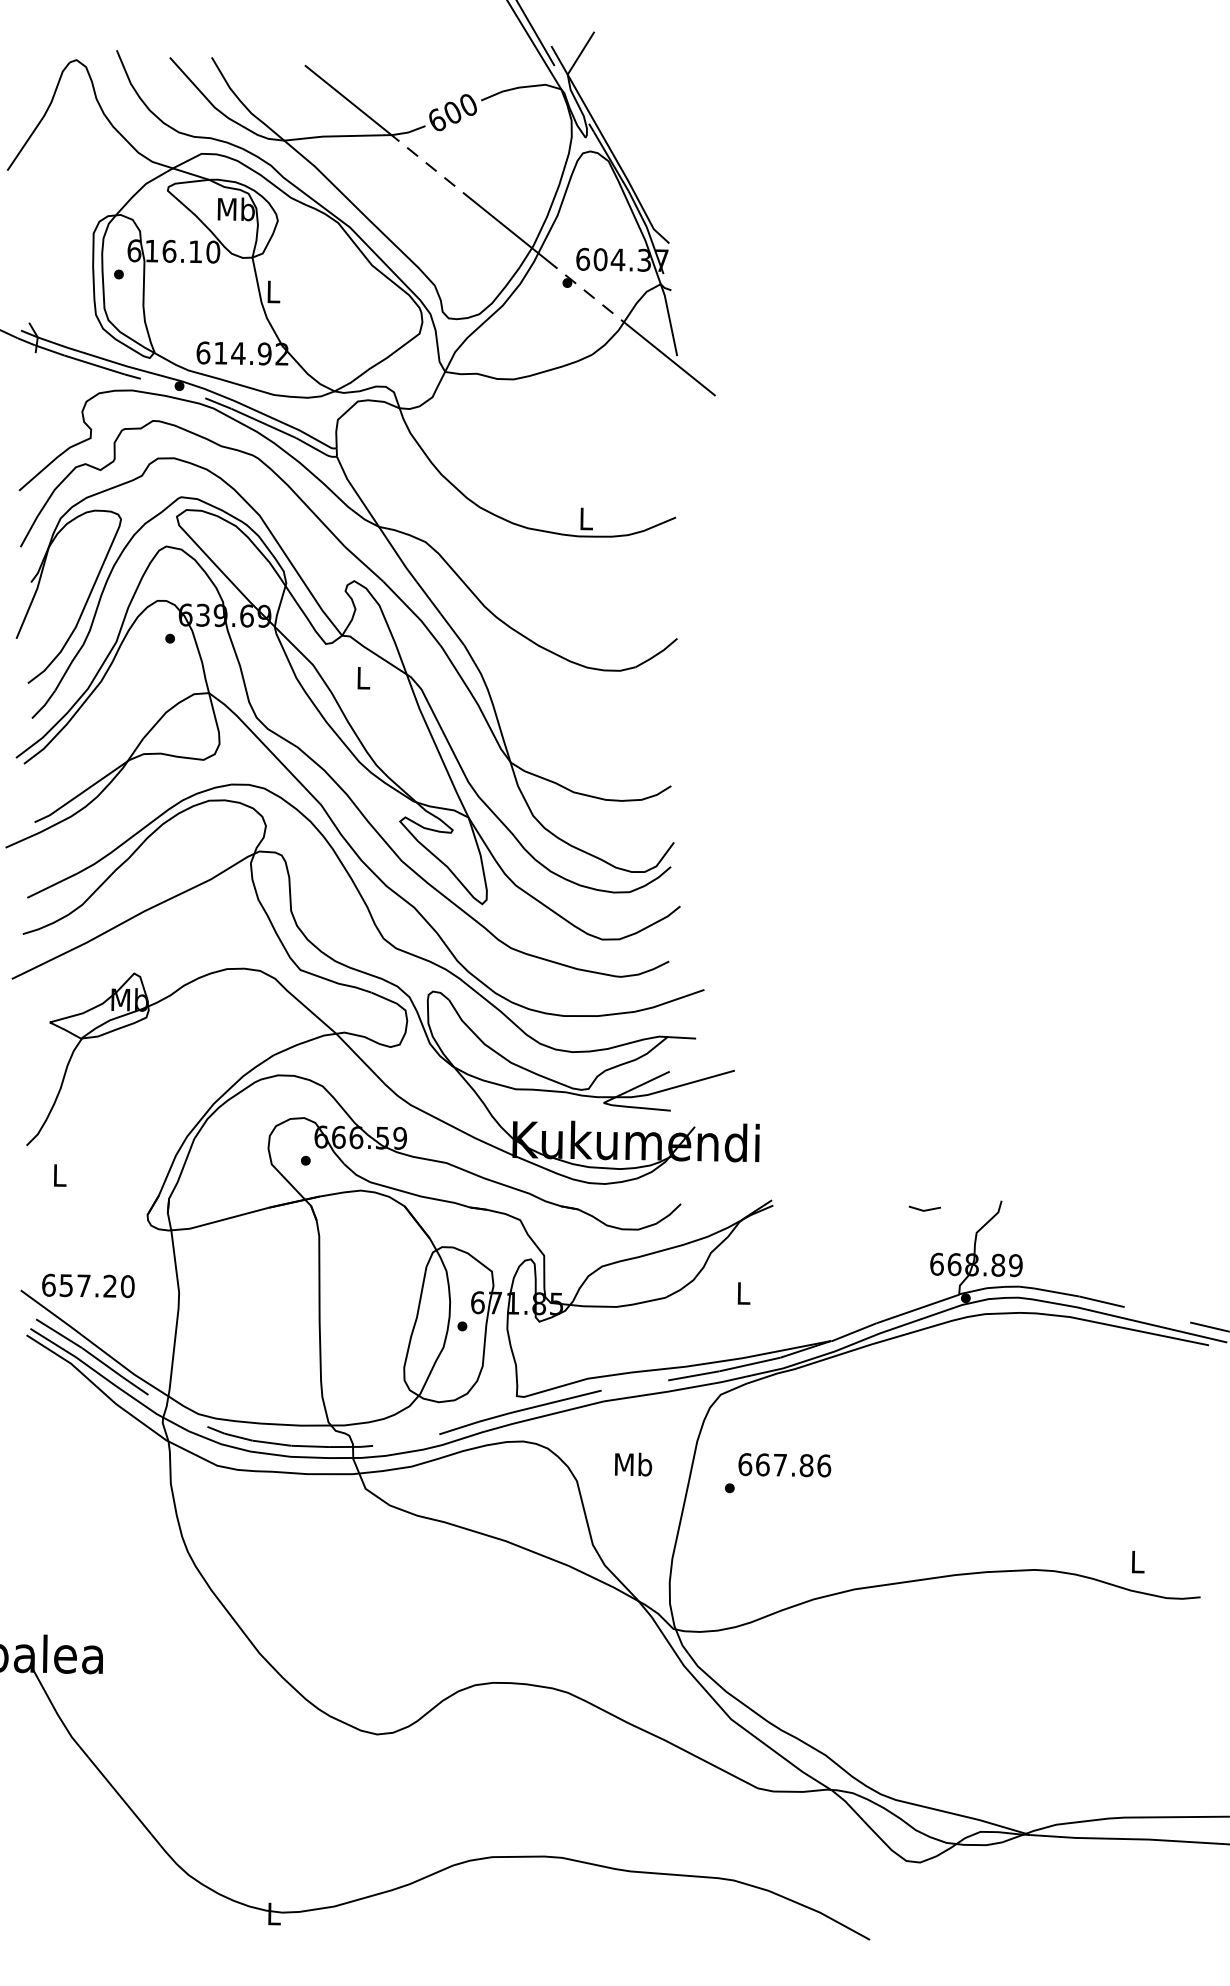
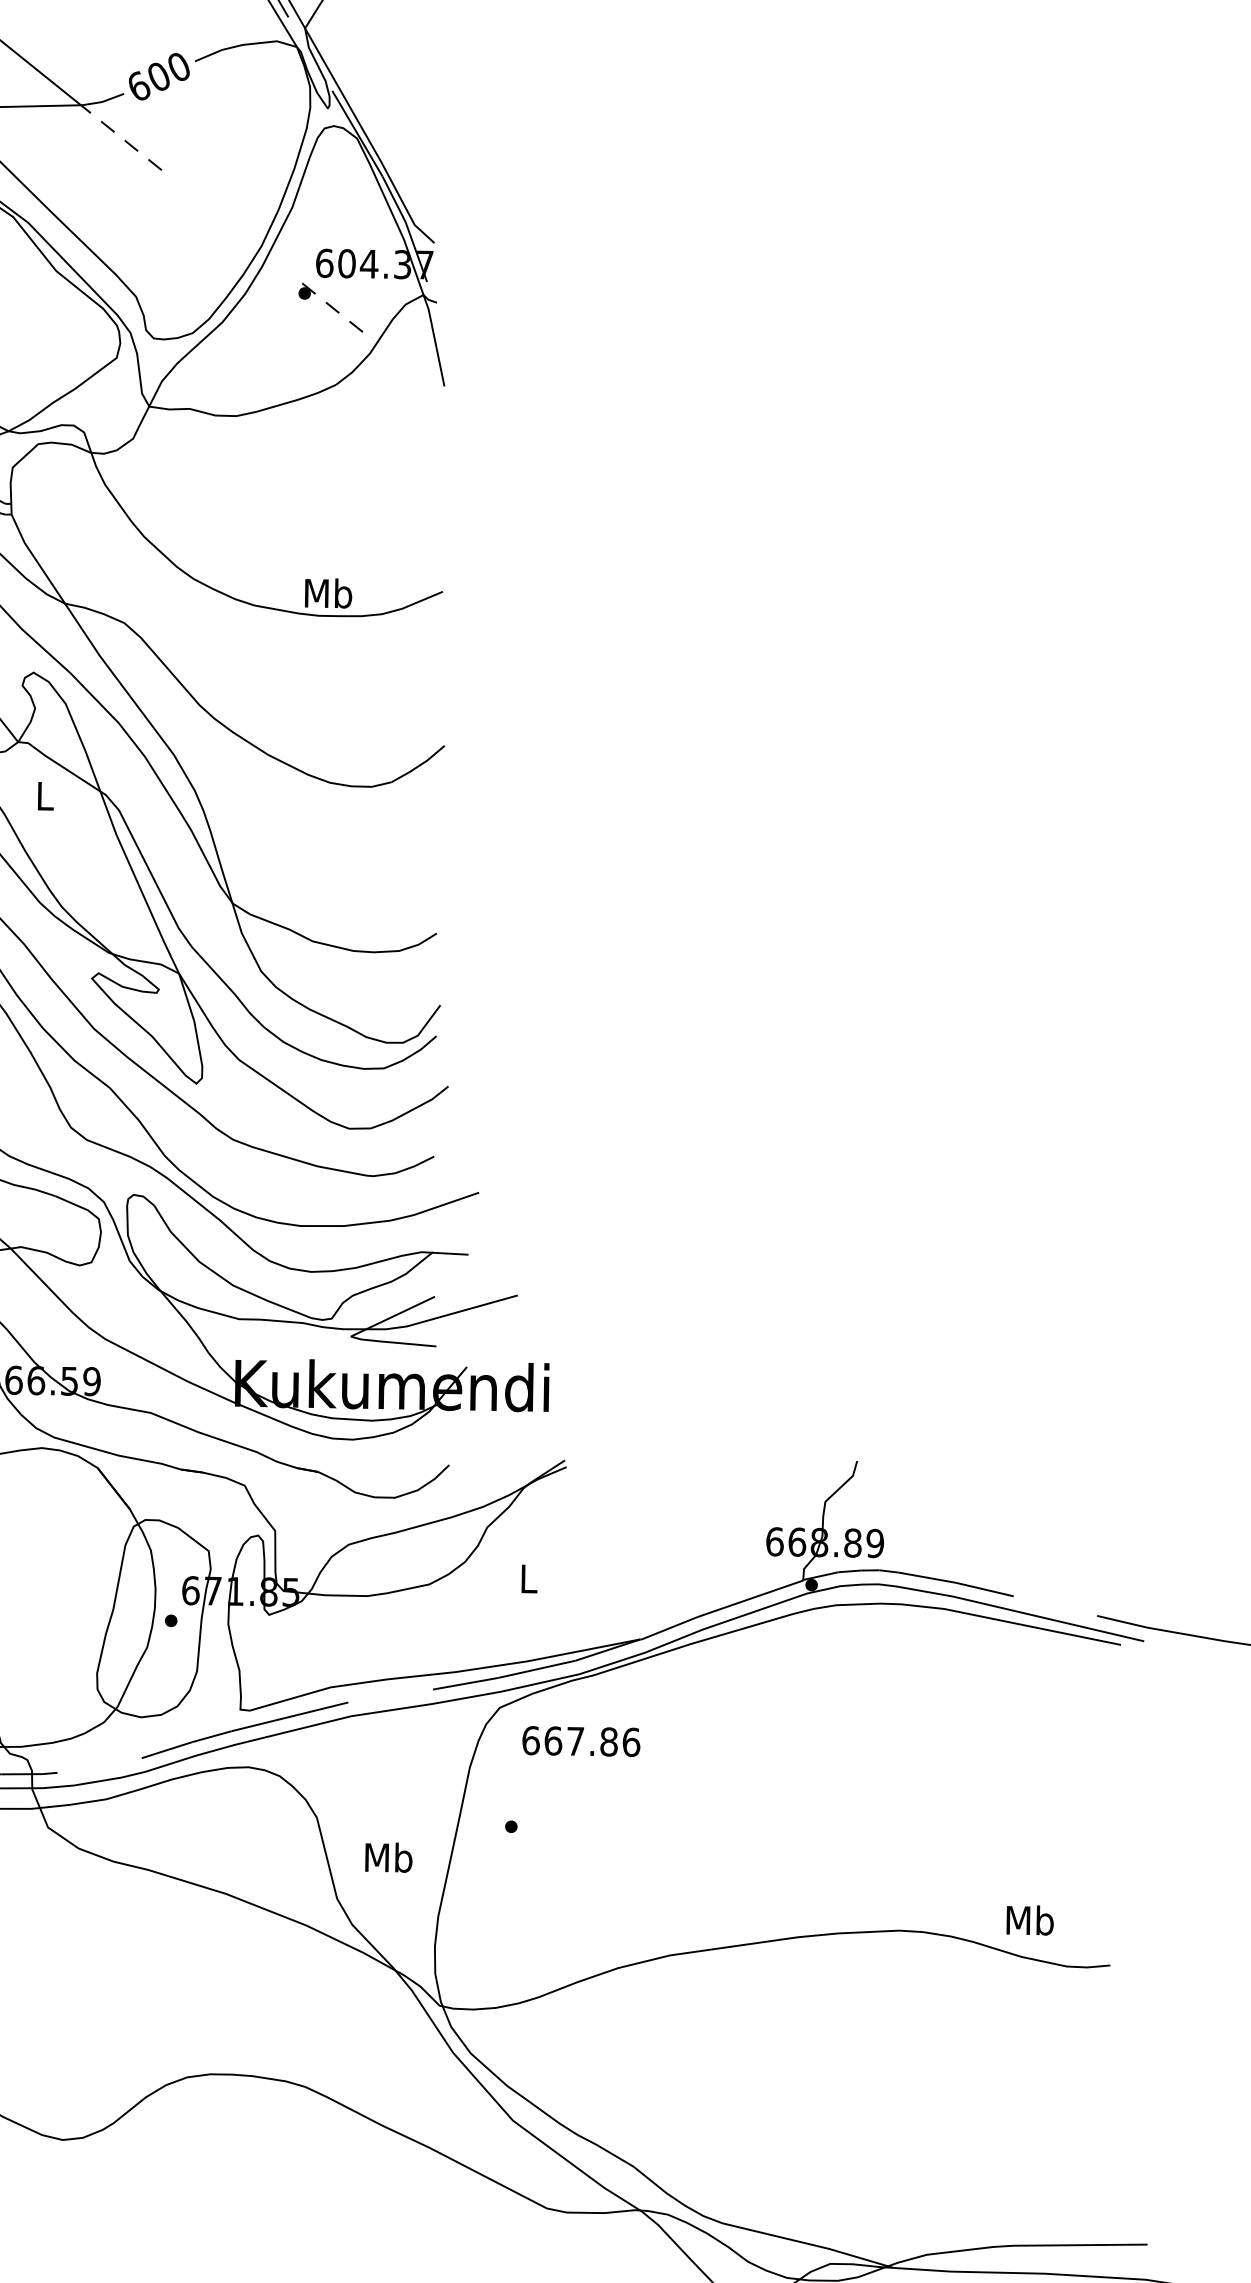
line: (509, 230) -> (231, 226), removed
line: (667, 357) -> (432, 388), removed
text: (585, 518) -> (327, 593), L -> Mb
line: (924, 1209) -> (759, 1472), removed
text: (633, 1464) -> (388, 1857), moved
text: (784, 1465) -> (580, 1741), moved
text: (1137, 1561) -> (1030, 1919), L -> Mb

